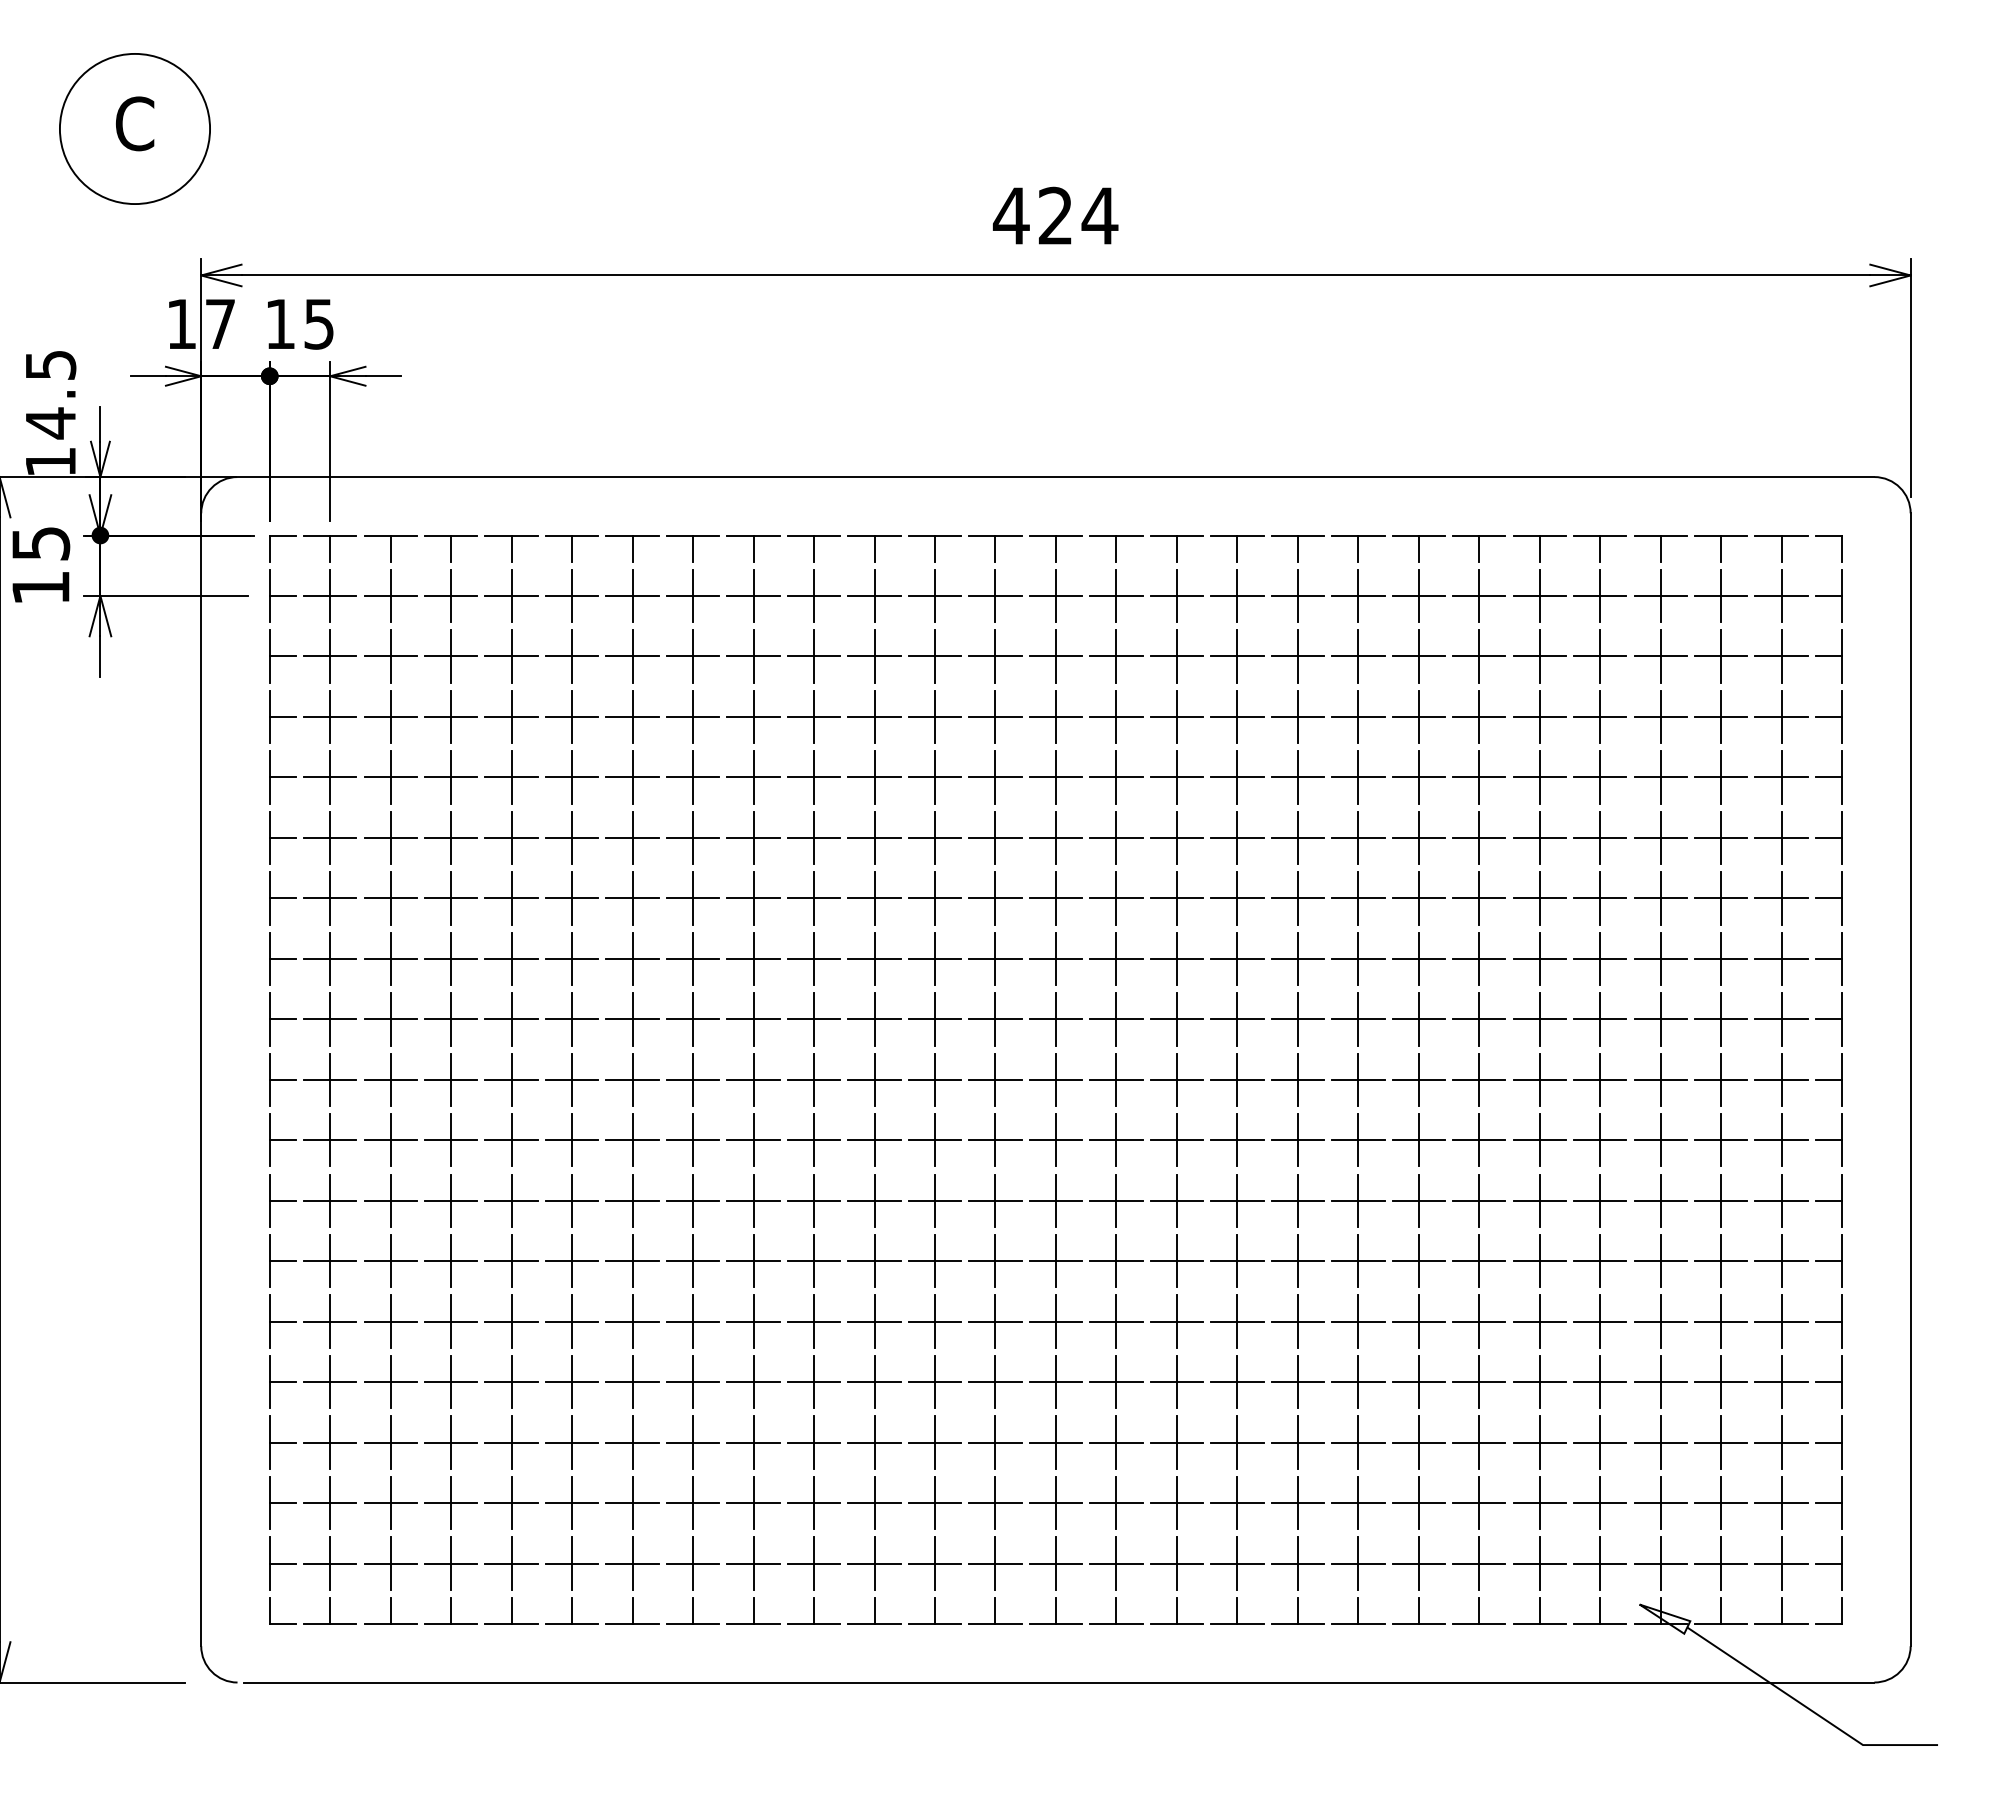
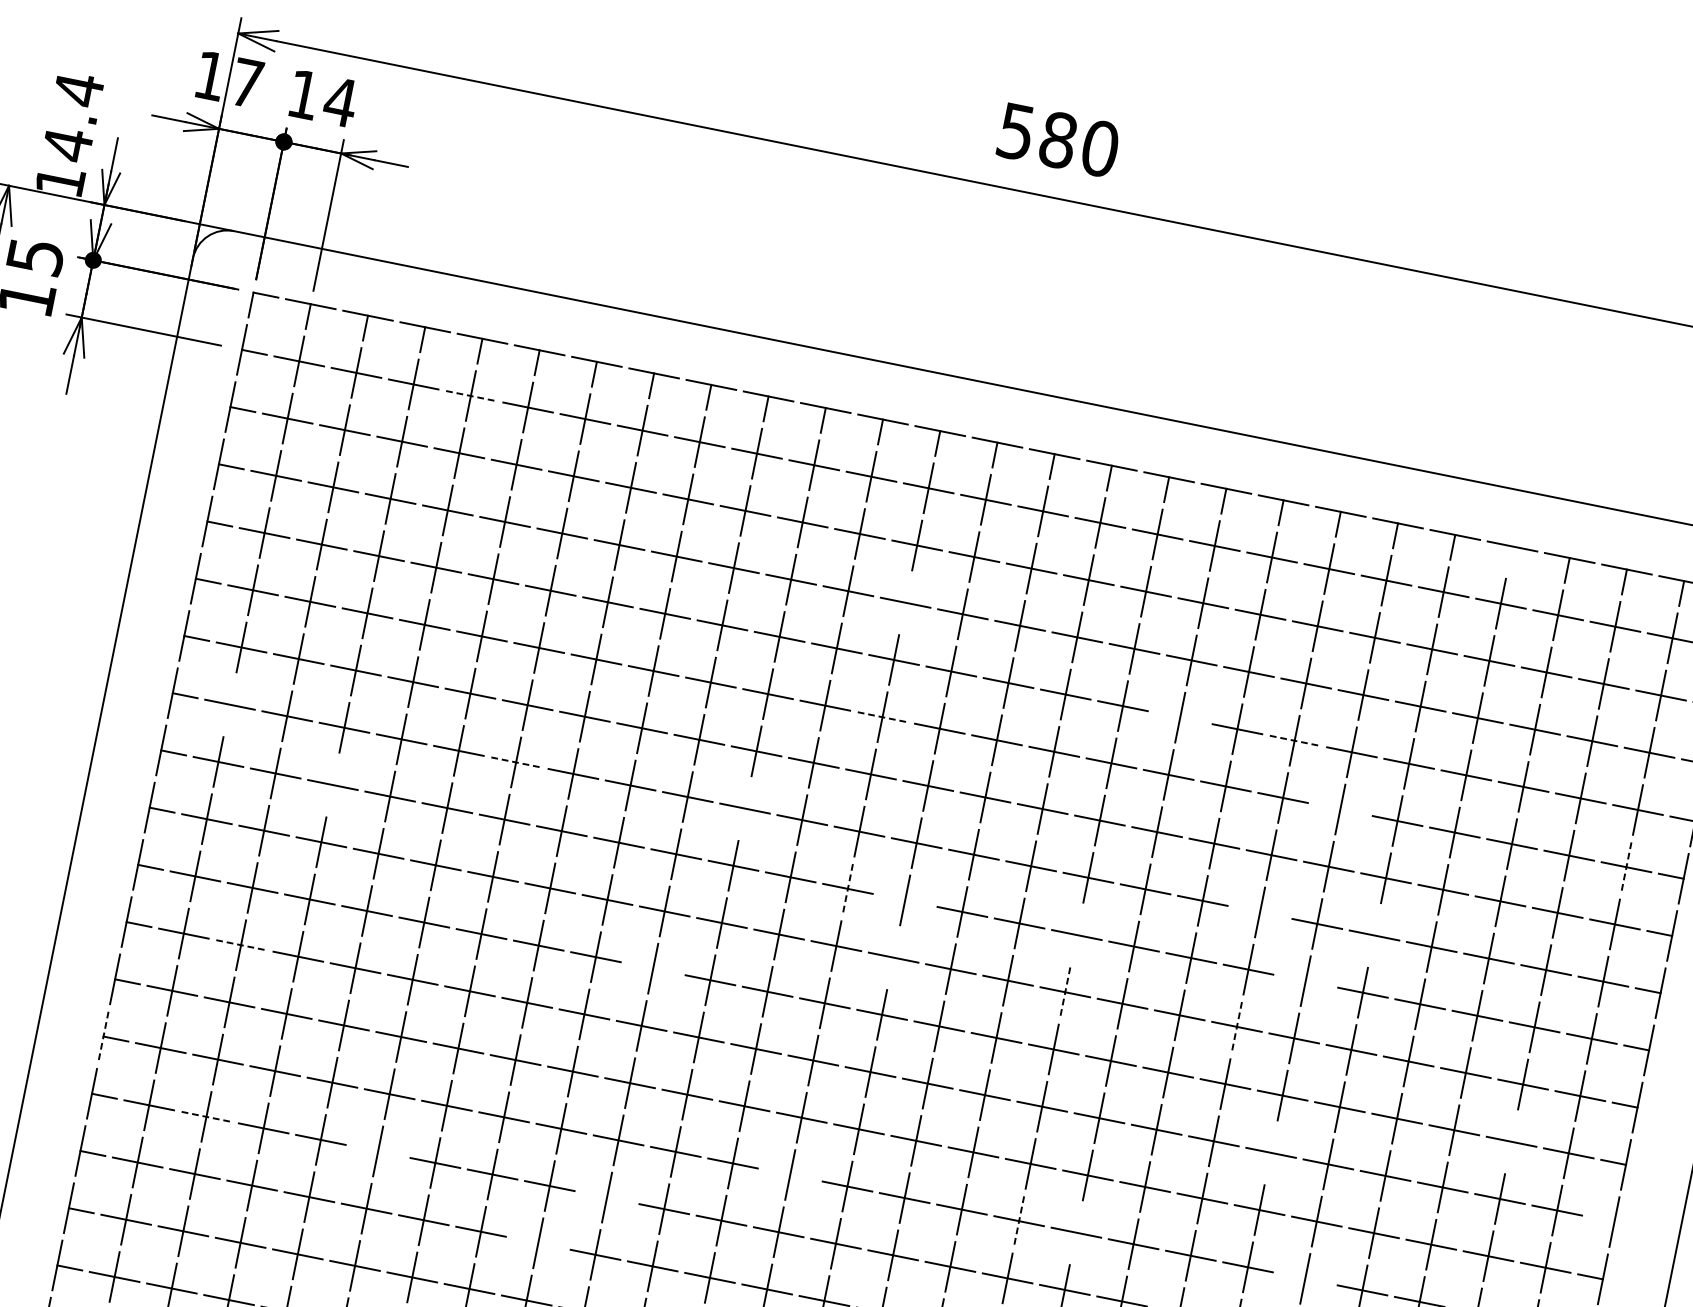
text: (1055, 215) -> (1058, 139), 424 -> 580
text: (319, 324) -> (340, 102), 15 -> 14
text: (51, 365) -> (79, 90), 14.5 -> 14.4
line: (1600, 548) -> (1510, 558), removed
line: (512, 595) -> (471, 395), solid -> dashed
line: (995, 716) -> (905, 602), removed
line: (1297, 777) -> (1179, 717), removed
line: (1419, 777) -> (1295, 740), solid -> dashed
line: (995, 837) -> (882, 716), solid -> dashed
line: (1479, 837) -> (1340, 809), removed
line: (1781, 838) -> (1626, 867), solid -> dashed
line: (330, 958) -> (230, 704), removed
line: (633, 958) -> (517, 762), solid -> dashed
line: (874, 958) -> (745, 808), removed
line: (1418, 958) -> (1259, 912), removed
line: (1539, 958) -> (1374, 935), removed
line: (451, 1019) -> (333, 785), removed
line: (995, 1019) -> (847, 889), solid -> dashed
line: (1055, 1019) -> (904, 900), removed
line: (1237, 1019) -> (1076, 935), removed
line: (1479, 1019) -> (1305, 981), removed
line: (1055, 1079) -> (893, 957), removed
line: (1237, 1080) -> (1065, 992), solid -> dashed
line: (1418, 1080) -> (1236, 1027), solid -> dashed
line: (813, 1140) -> (652, 968), removed
line: (1721, 1140) -> (1511, 1142), removed
line: (391, 1200) -> (241, 945), solid -> dashed
line: (1479, 1200) -> (1271, 1152), removed
line: (1828, 1200) -> (1601, 1219), removed
line: (995, 1321) -> (790, 1174), removed
line: (1297, 1321) -> (1076, 1232), removed
line: (1539, 1321) -> (1305, 1278), removed
line: (269, 1322) -> (103, 1037), solid -> dashed
line: (1237, 1322) -> (1019, 1221), solid -> dashed
line: (391, 1382) -> (207, 1117), solid -> dashed
line: (571, 1382) -> (377, 1151), removed
line: (813, 1382) -> (606, 1197), removed
line: (753, 1442) -> (538, 1243), removed

